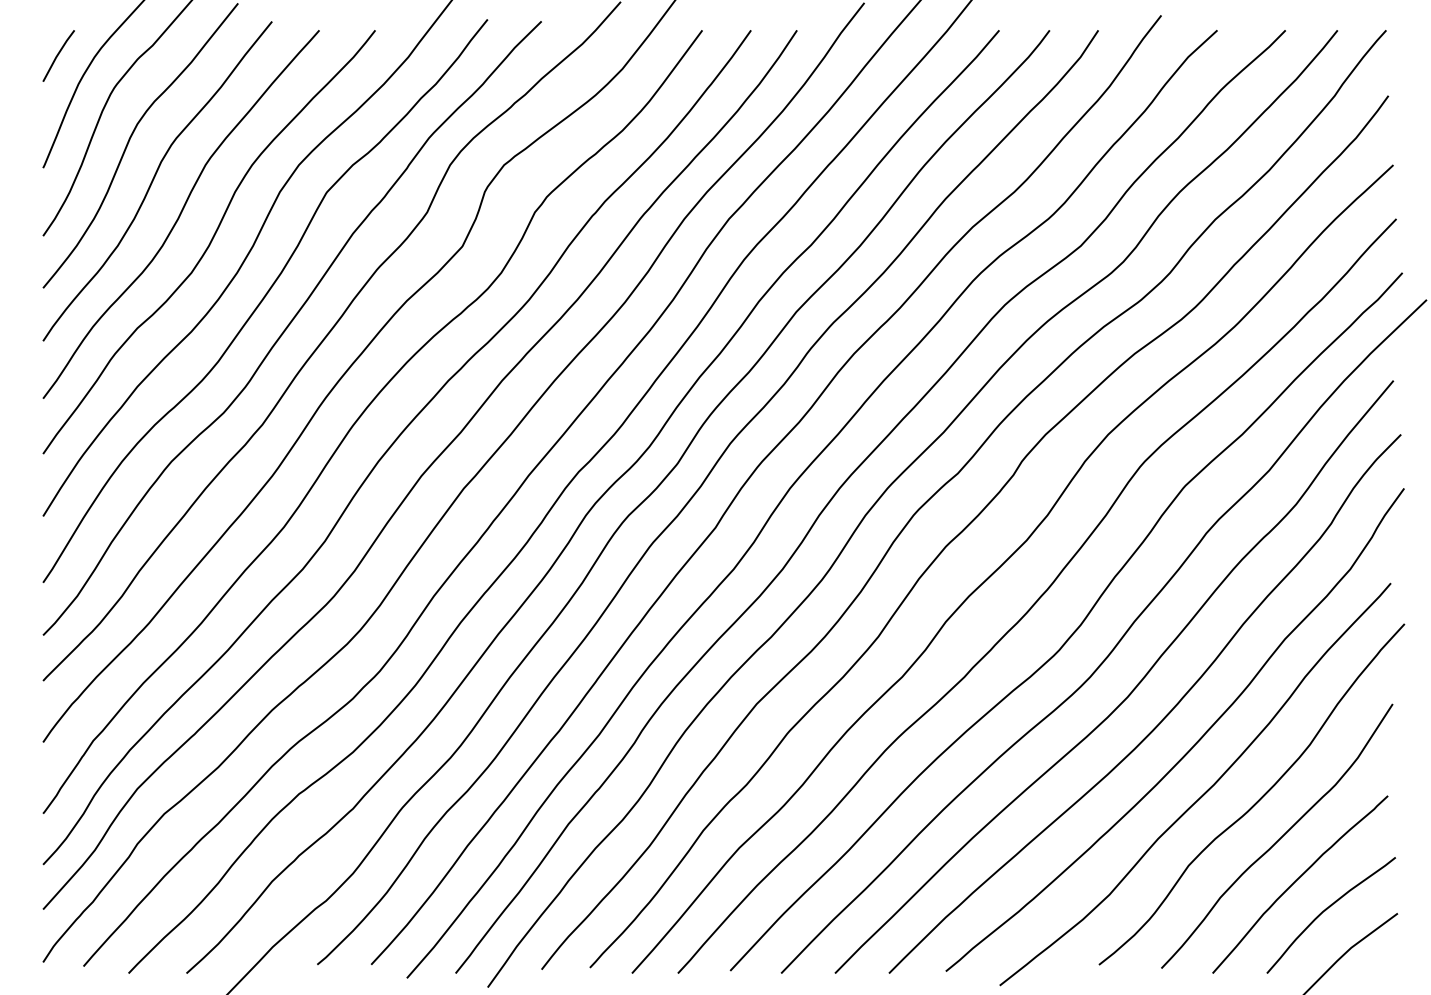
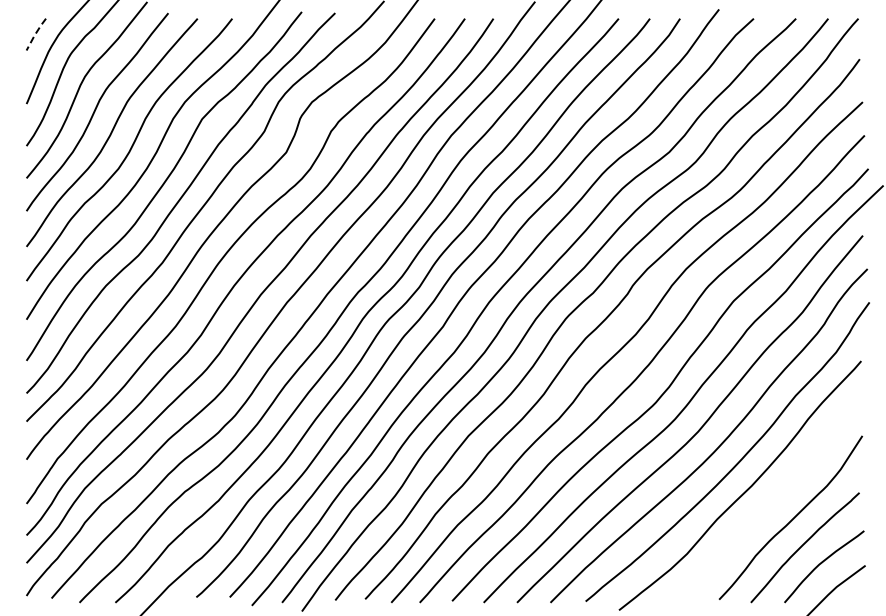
line: (57, 55) -> (35, 34), solid -> dashed
curve: (1258, 798) -> (779, 494), removed

